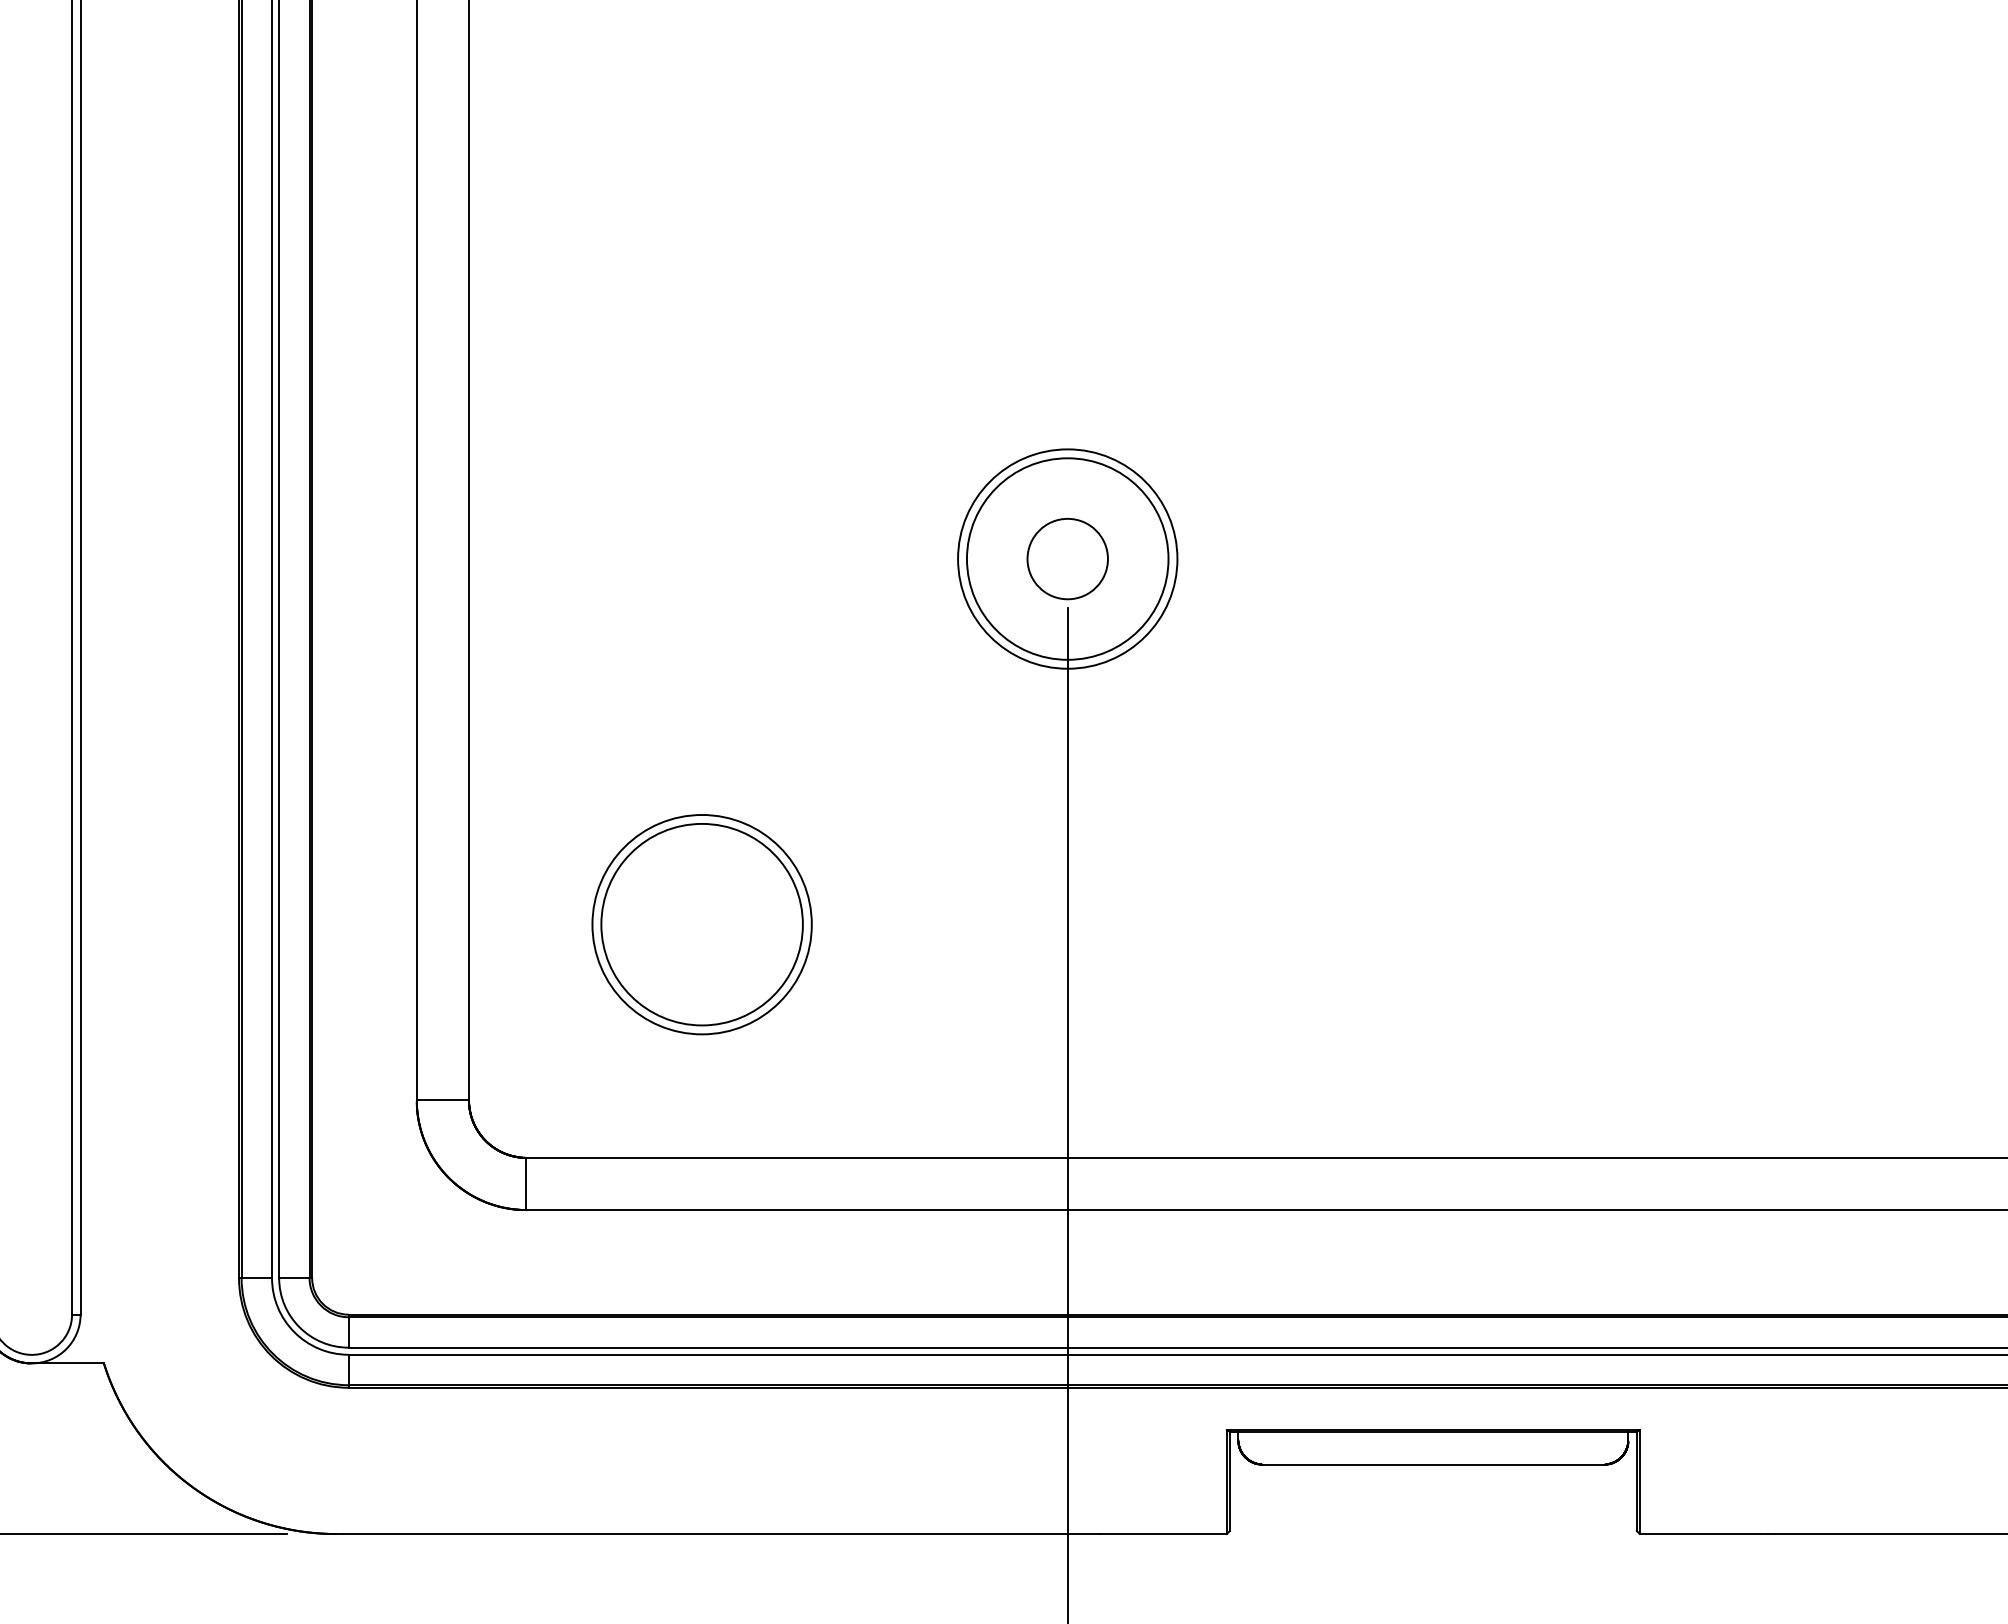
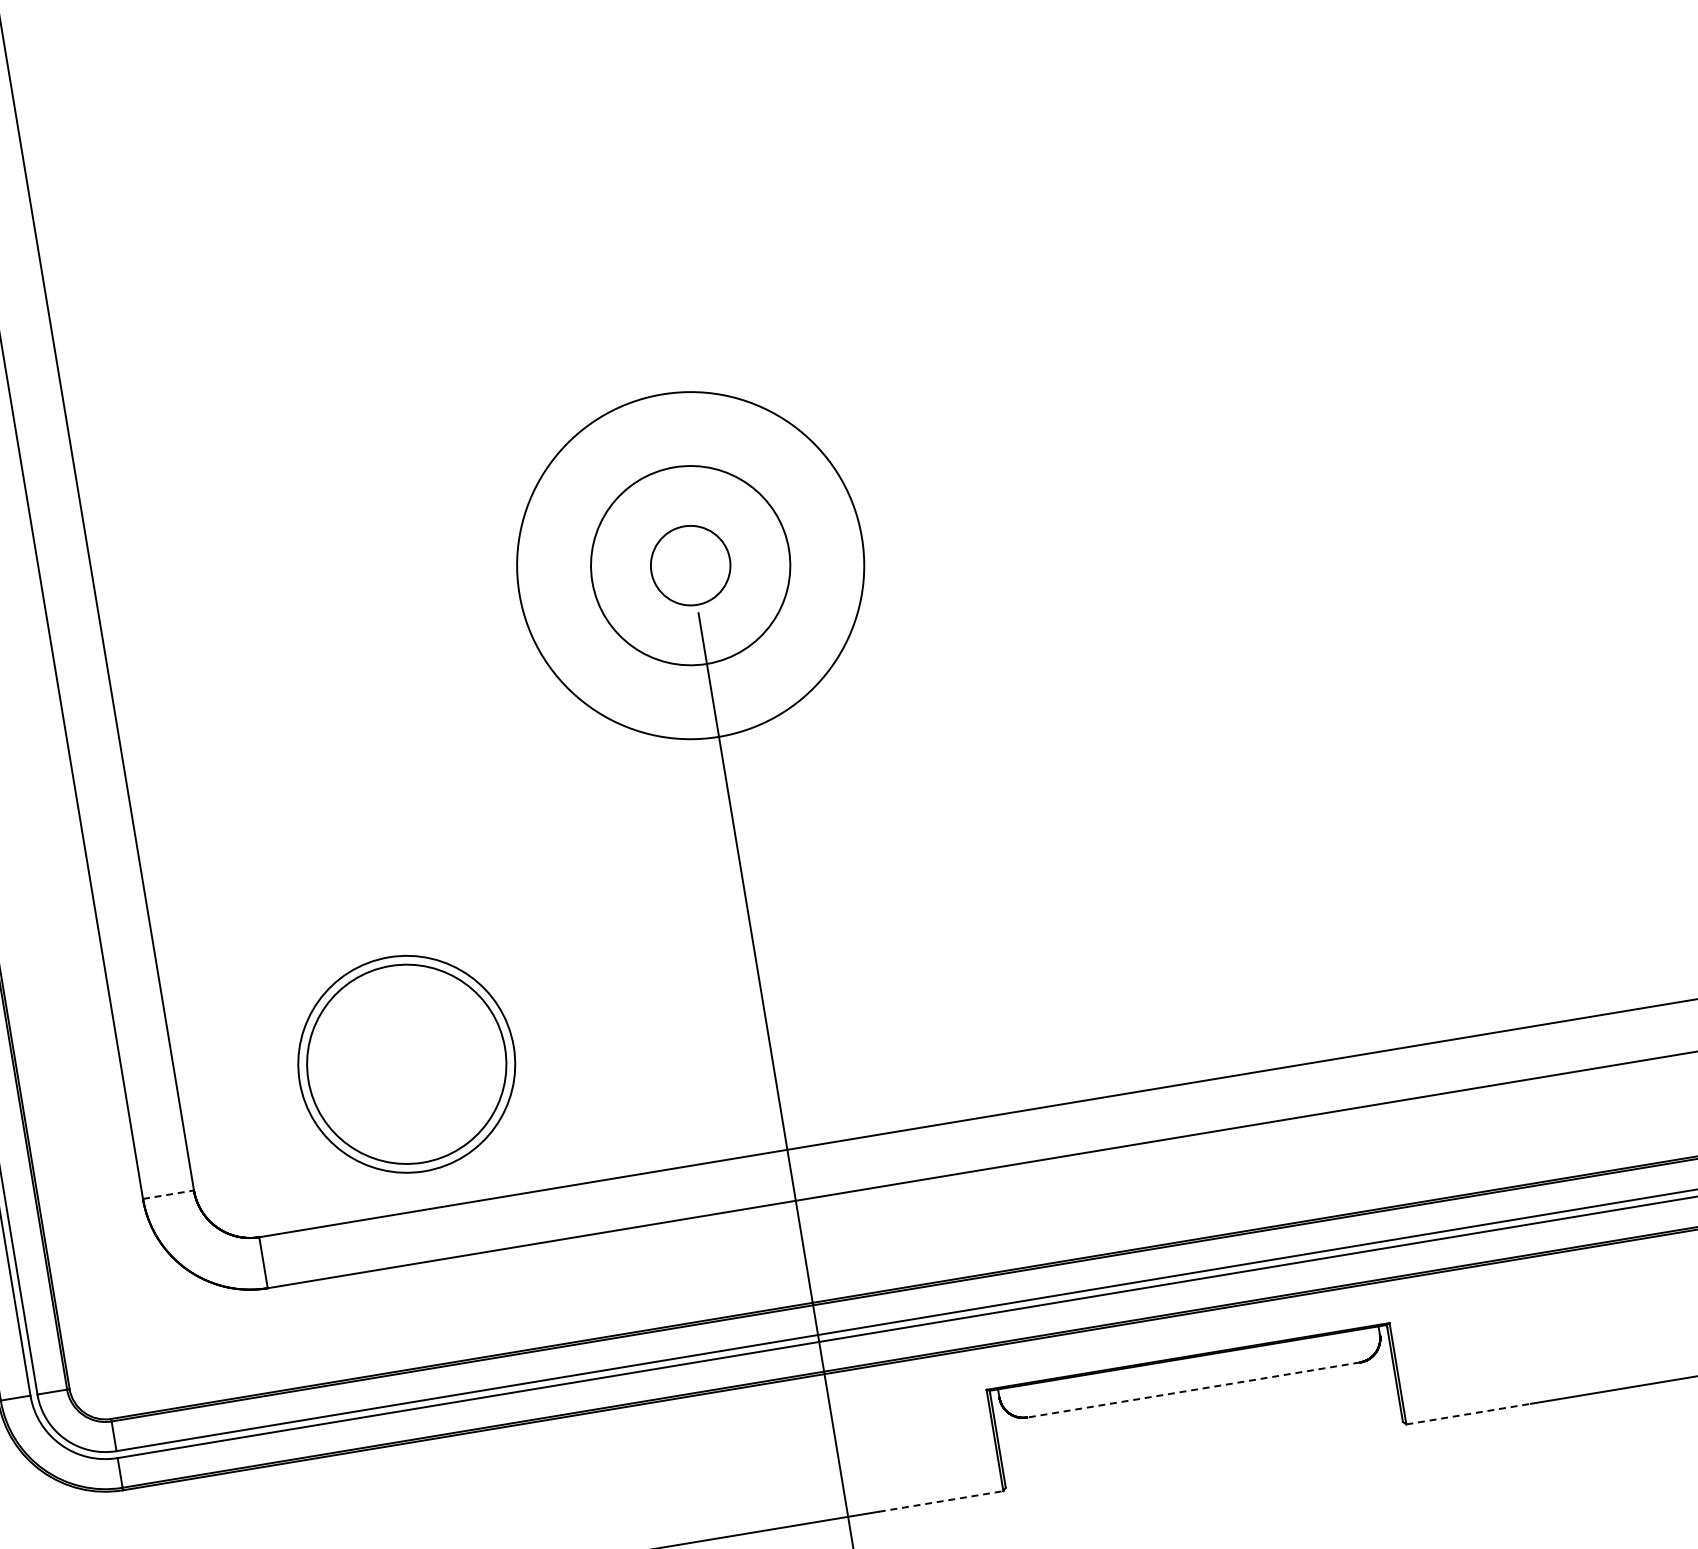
circle: (1067, 558) -> (690, 565), size x1.6
part: (701, 924) -> (406, 1064), moved
line: (443, 1100) -> (169, 1194), solid -> dashed
line: (1433, 1464) -> (1193, 1389), solid -> dashed
line: (1163, 1534) -> (941, 1501), solid -> dashed
line: (1703, 1534) -> (1468, 1414), solid -> dashed

